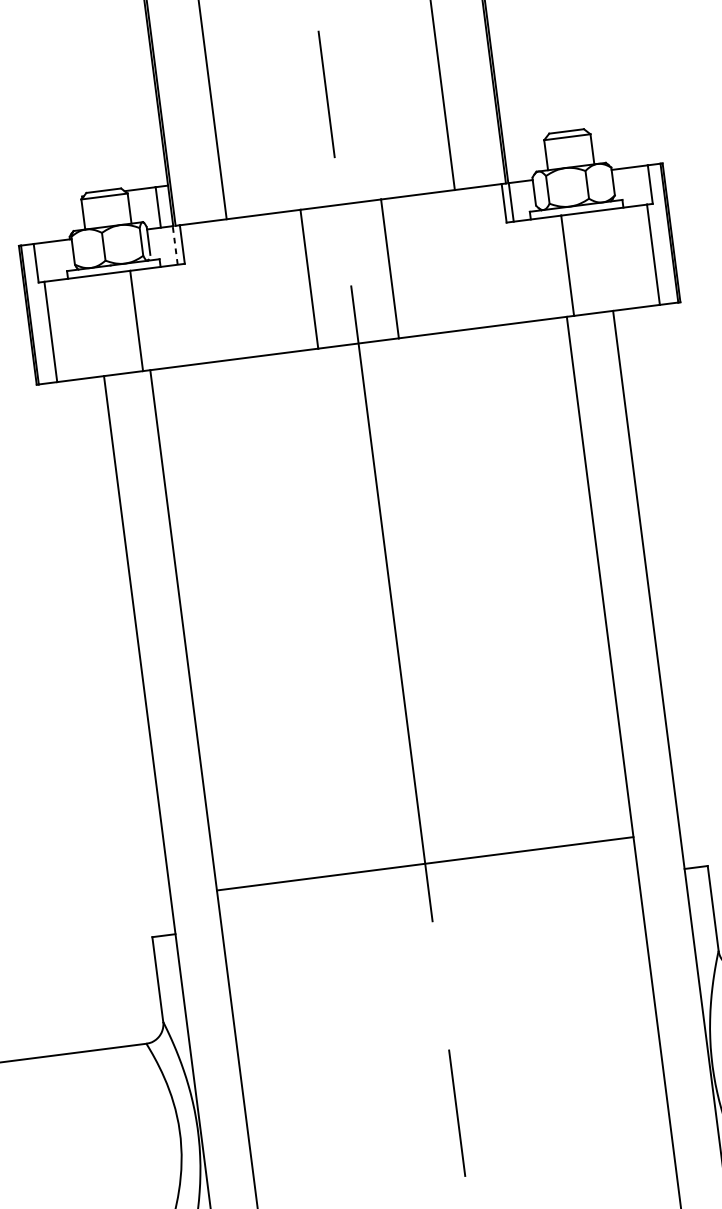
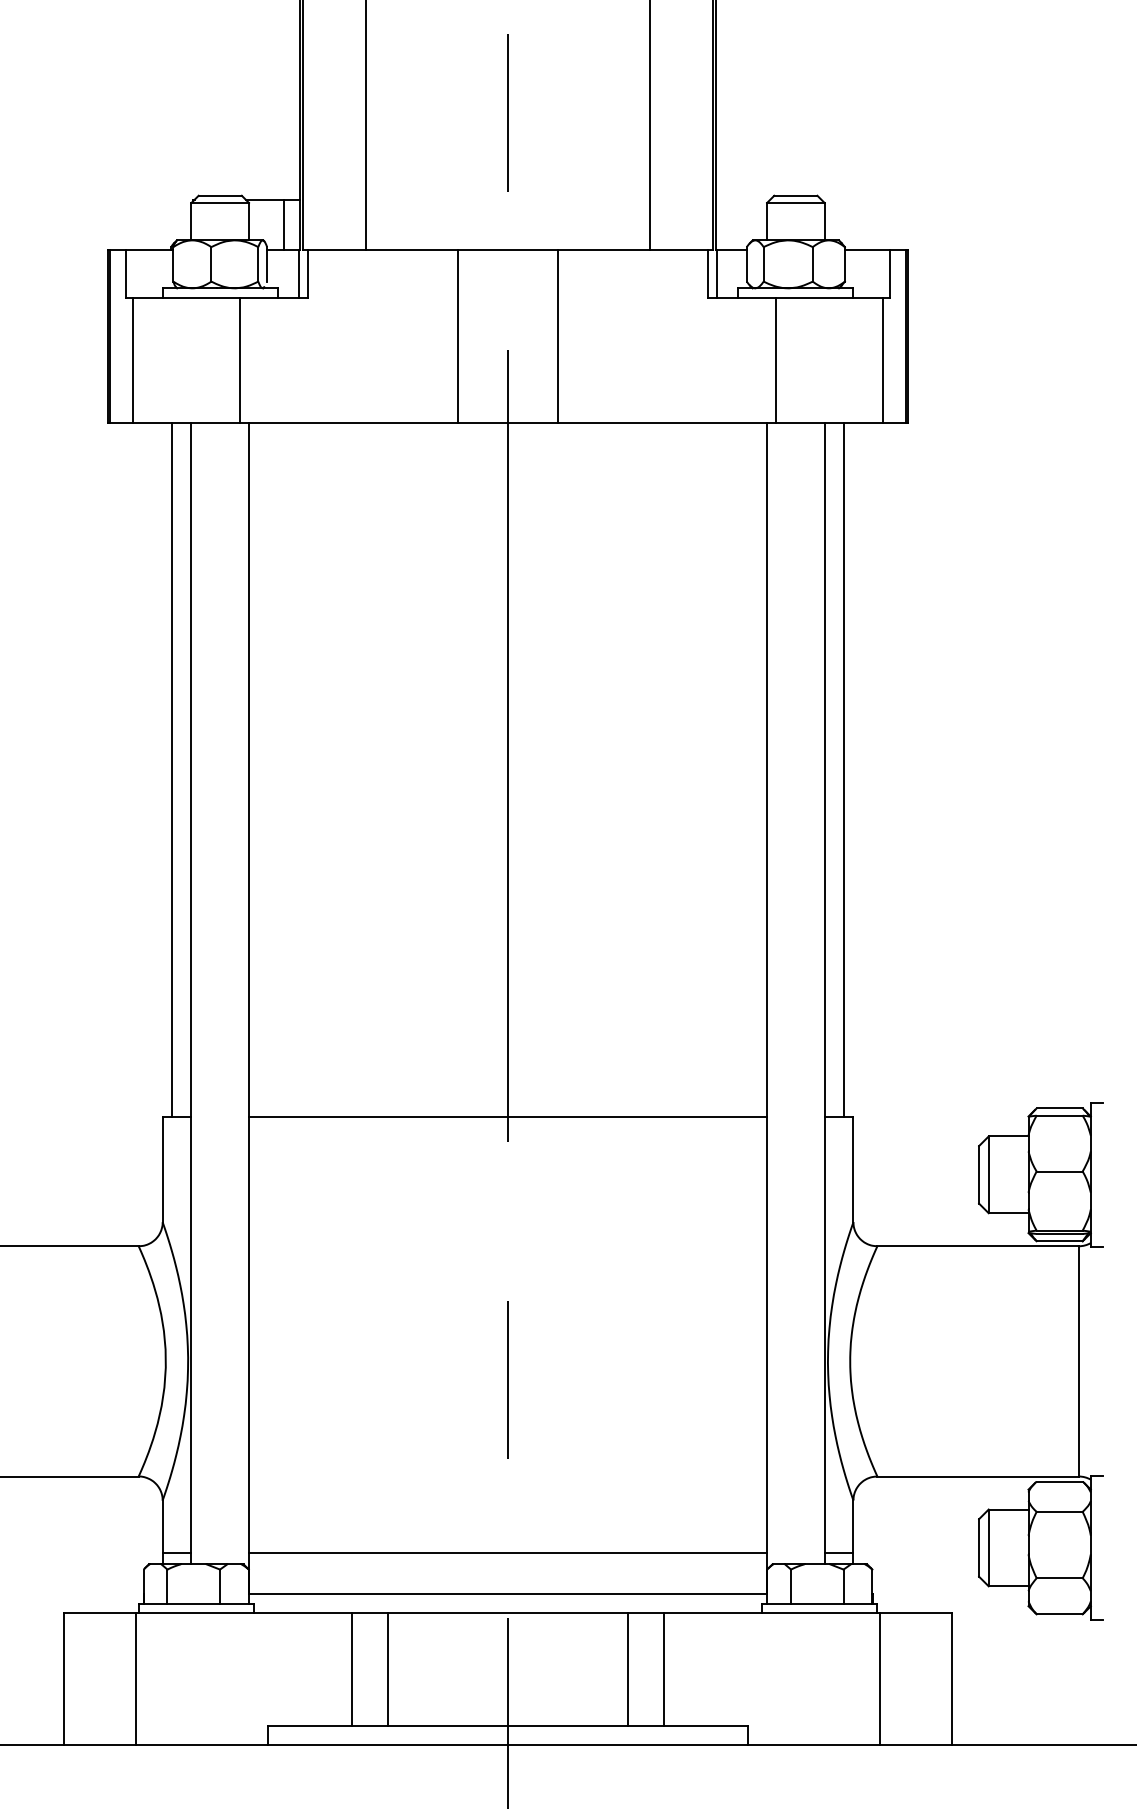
line: (175, 245) -> (299, 273), dashed -> solid
line: (664, 587) -> (843, 769), added
line: (124, 656) -> (172, 769), added
line: (425, 863) -> (508, 1116), moved

